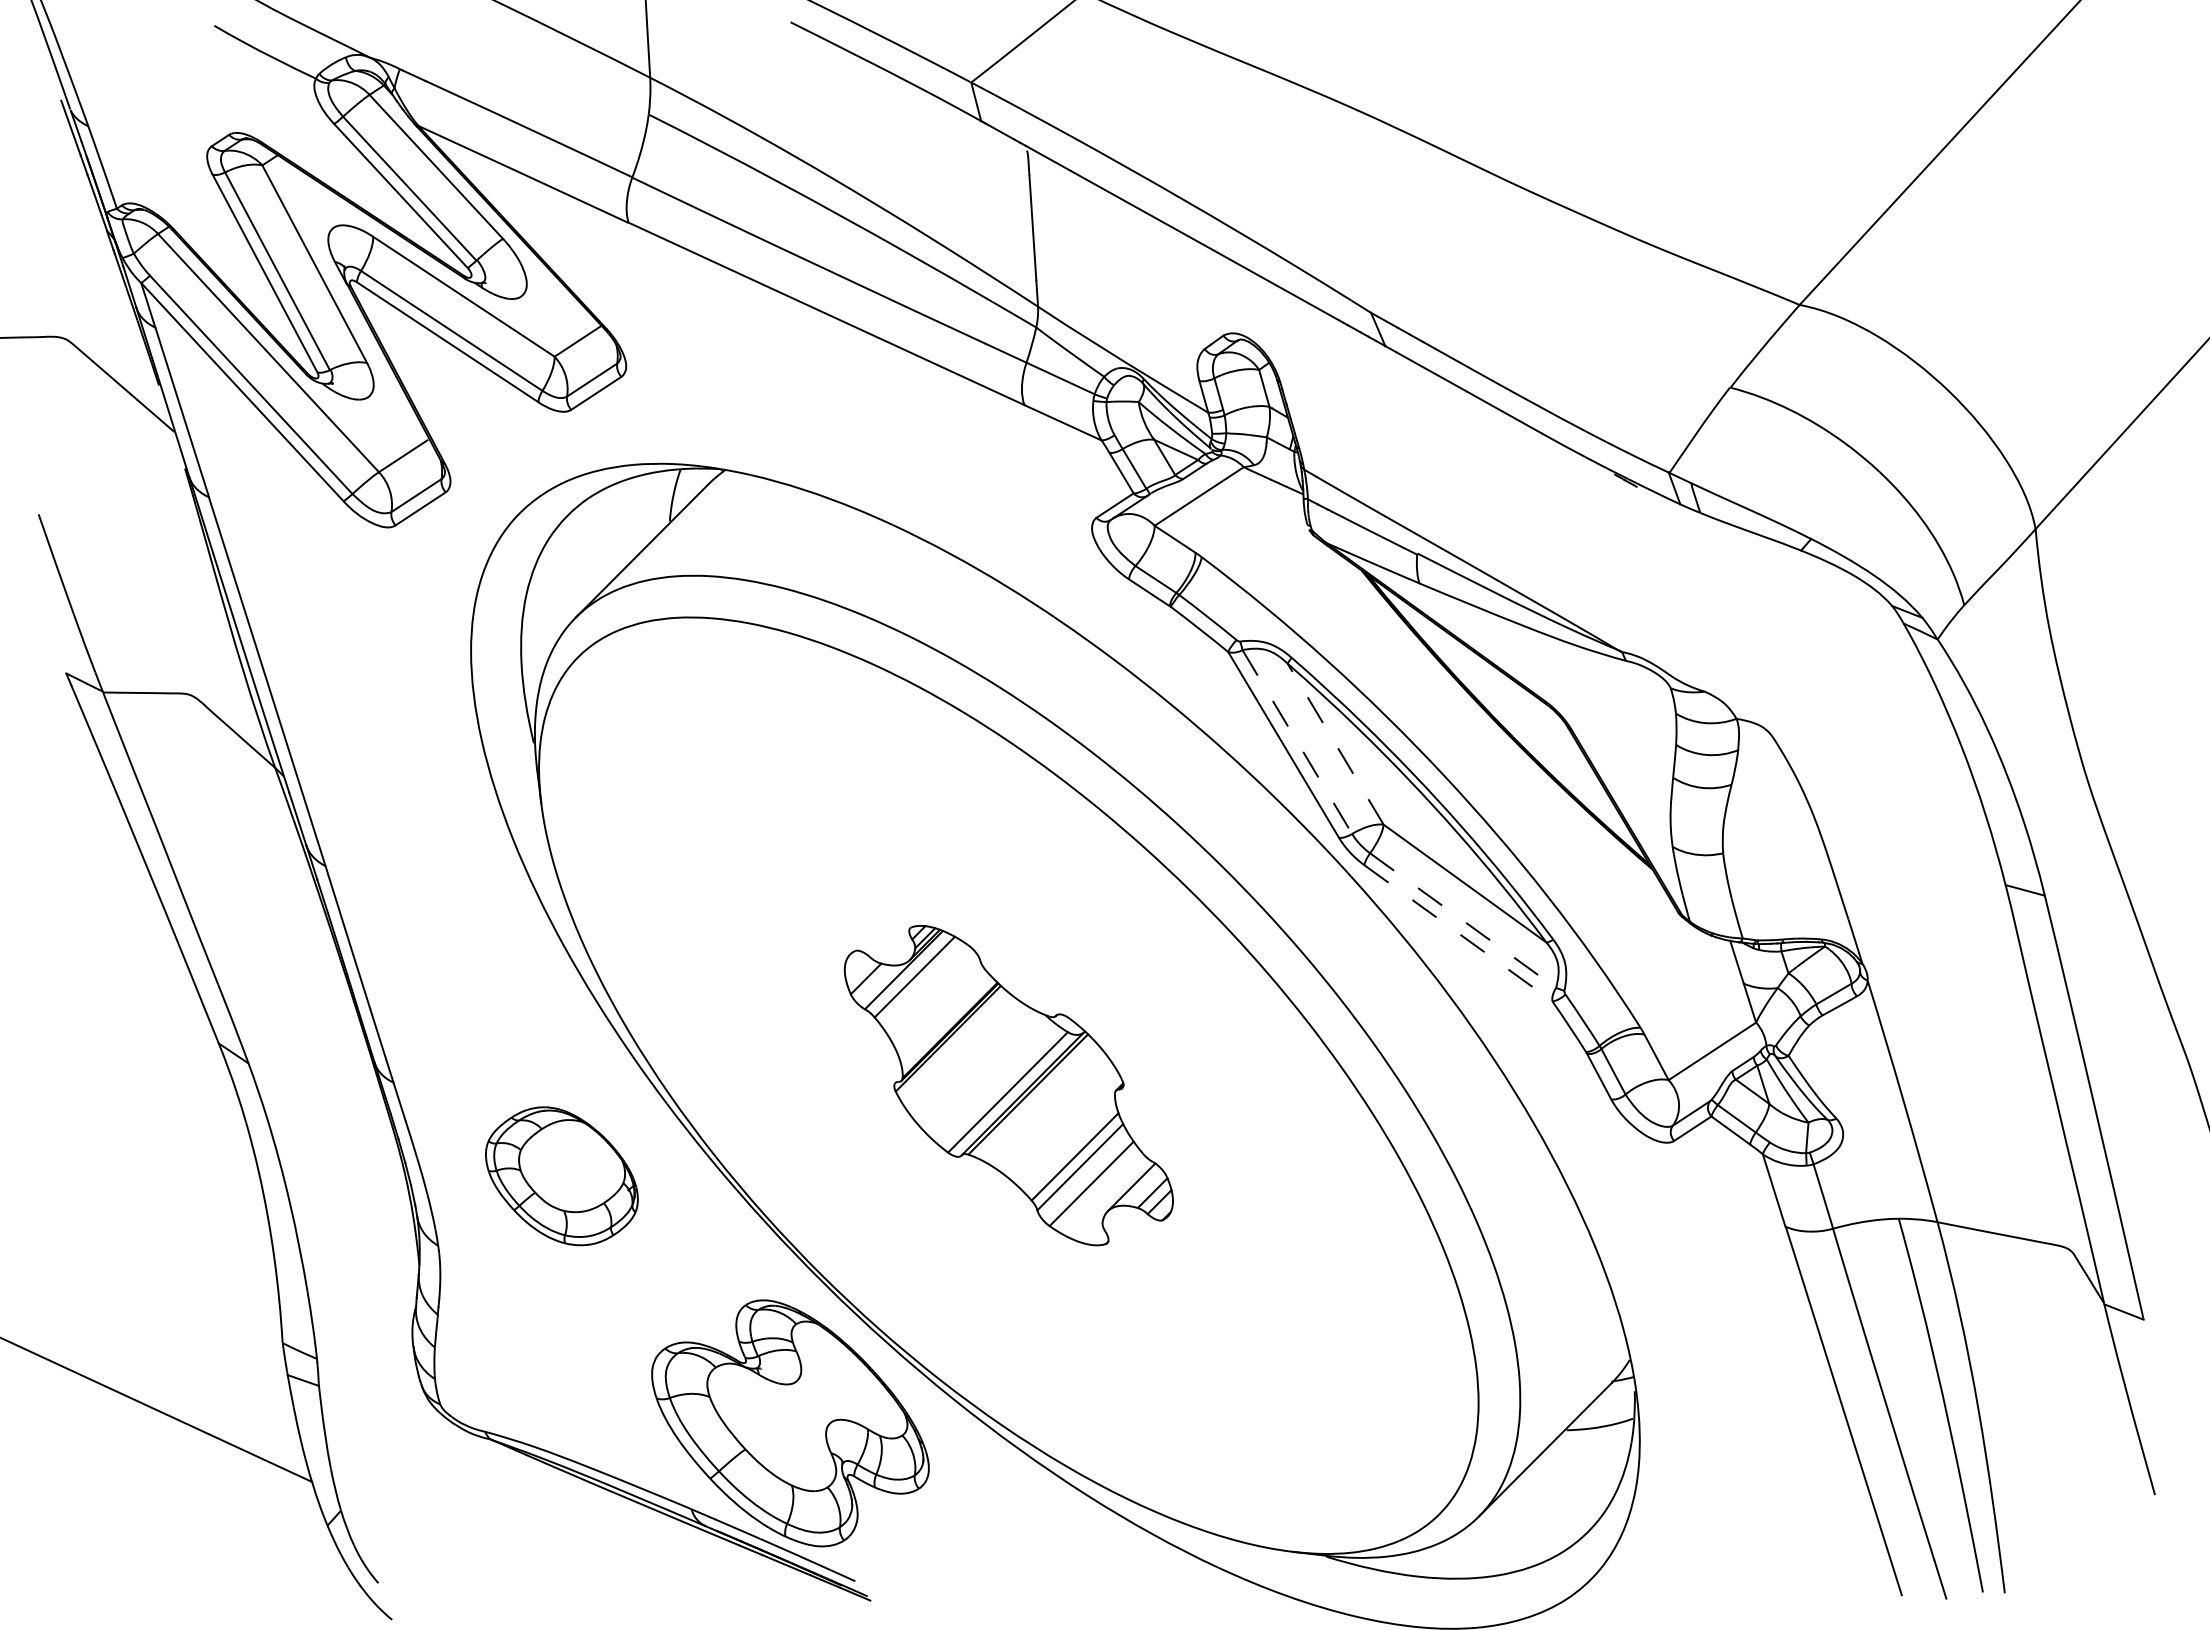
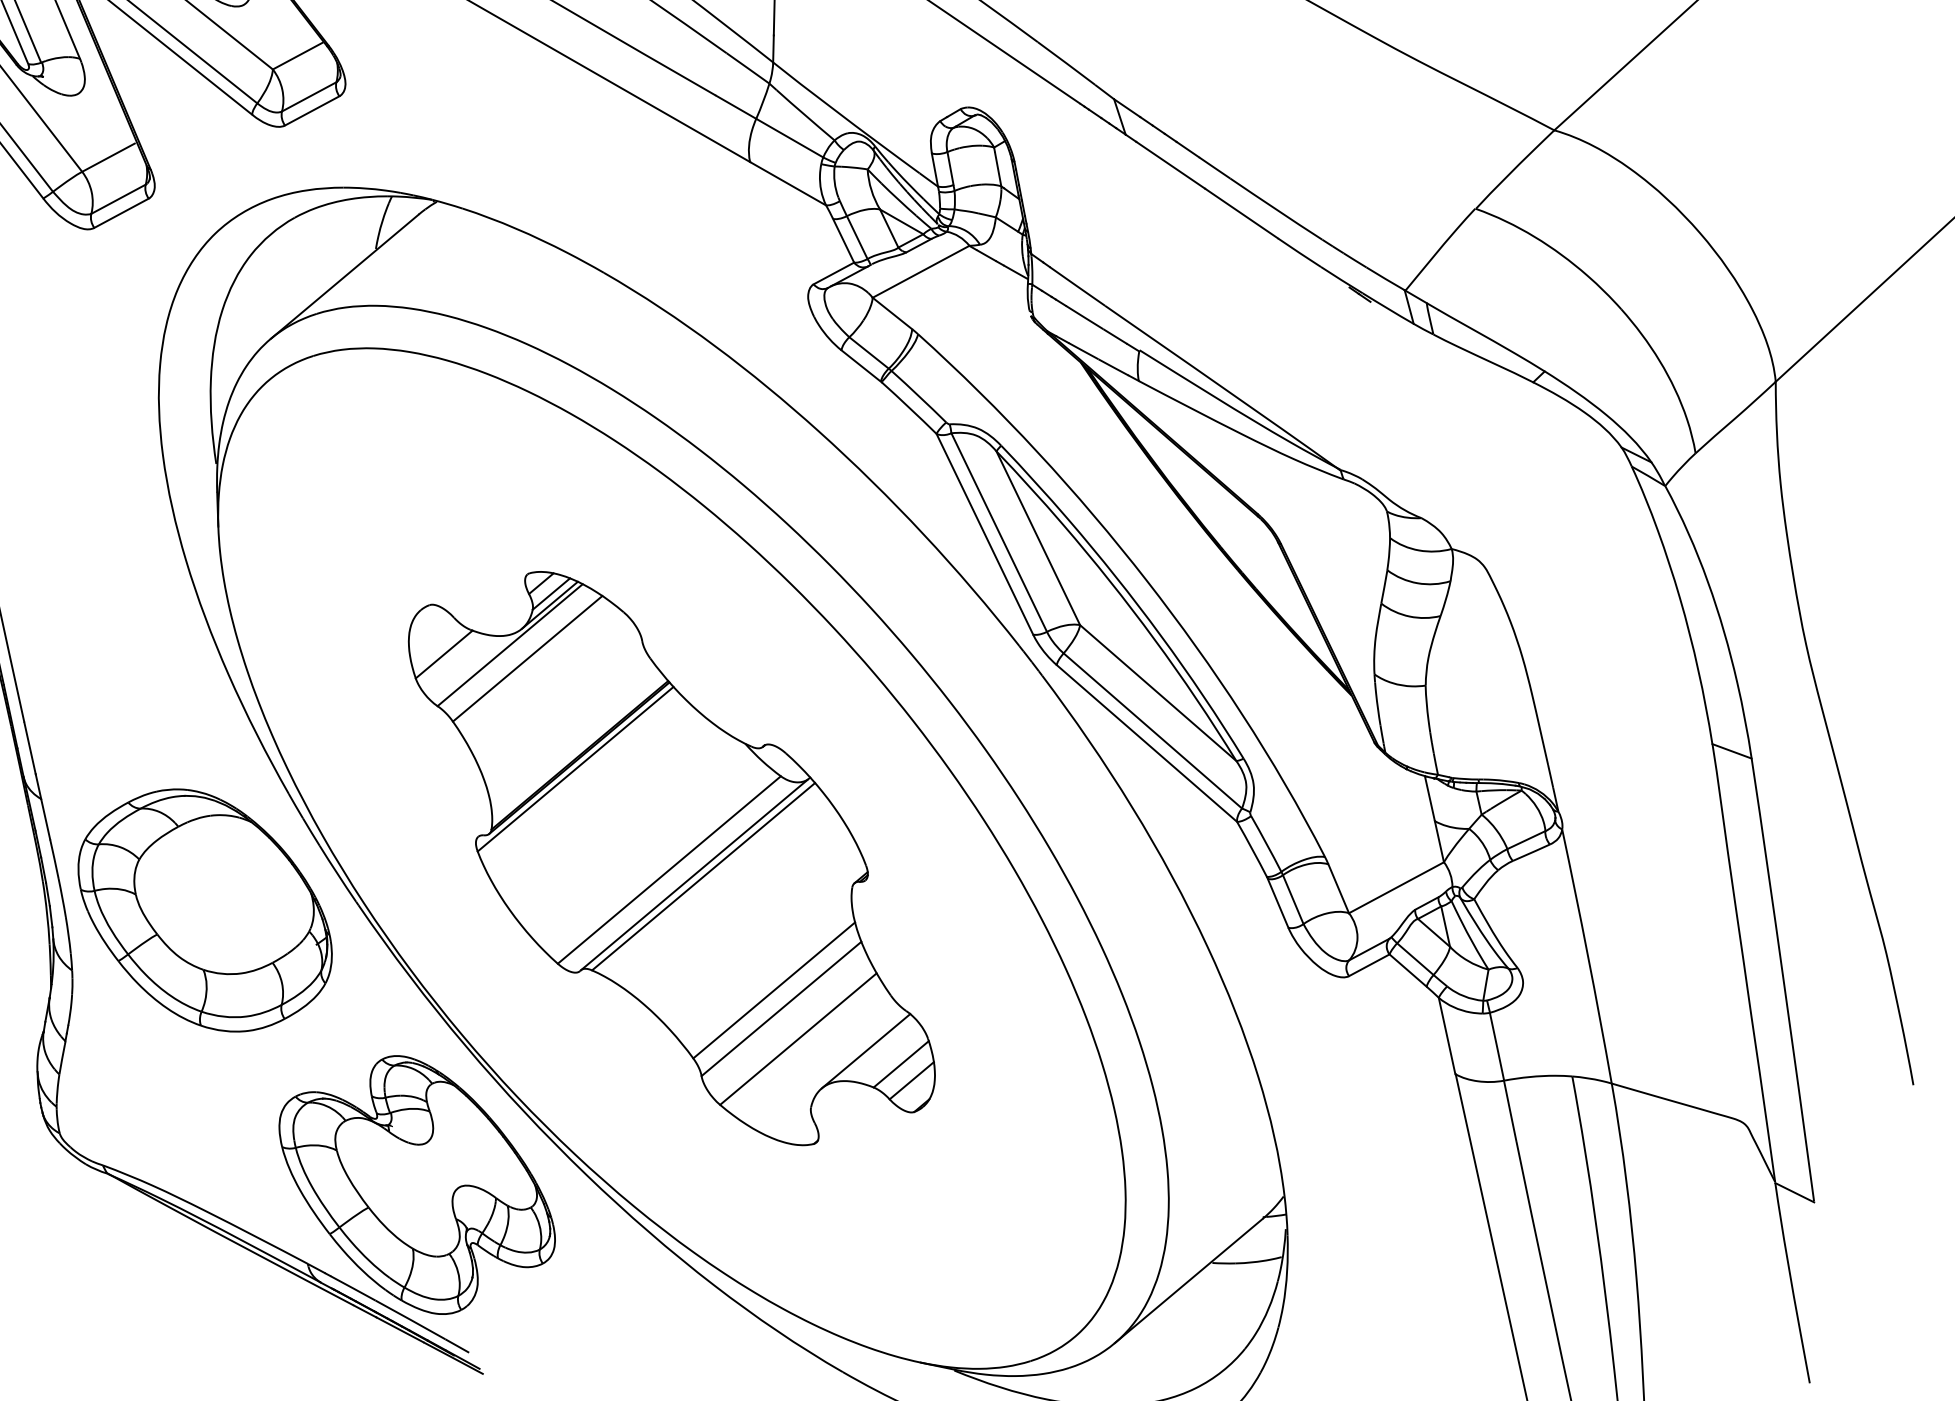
line: (1297, 742) -> (999, 533), dashed -> solid
line: (1335, 744) -> (1038, 538), dashed -> solid
line: (1463, 920) -> (1153, 730), dashed -> solid
line: (1458, 933) -> (1146, 743), dashed -> solid
part: (1008, 1085) -> (671, 858), size x1.67
part: (561, 1176) -> (204, 910), size x1.67

